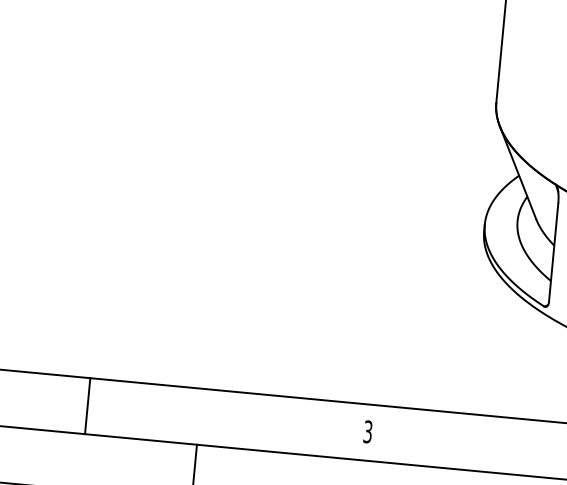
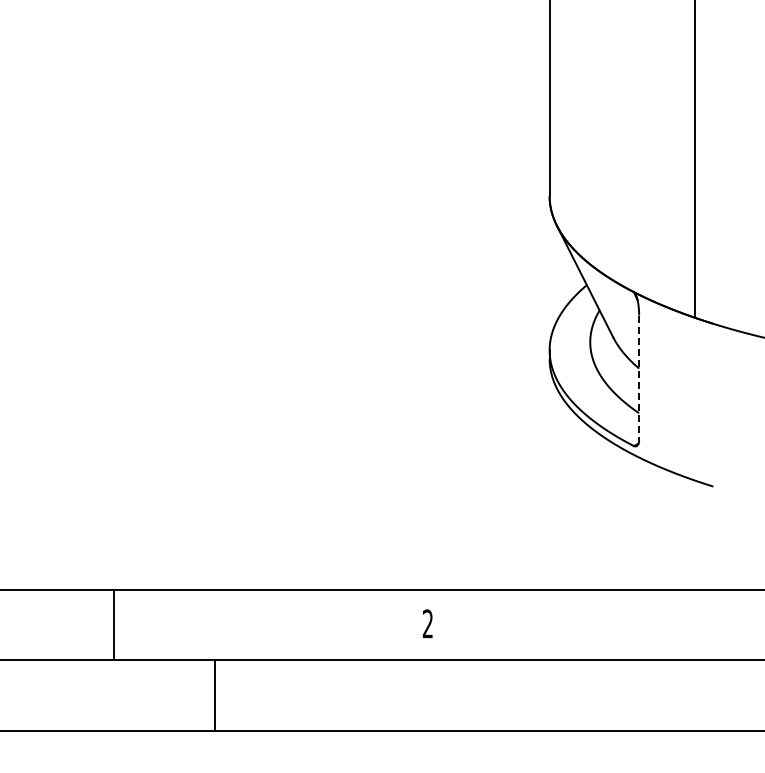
line: (553, 253) -> (639, 378), solid -> dashed
line: (87, 405) -> (113, 624), moved
text: (367, 431) -> (427, 623), 3 -> 2

